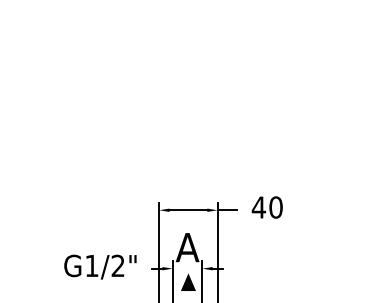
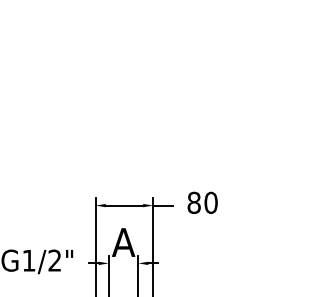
text: (258, 207) -> (193, 202), 40 -> 80
fill: (188, 282) -> (124, 277), removed

